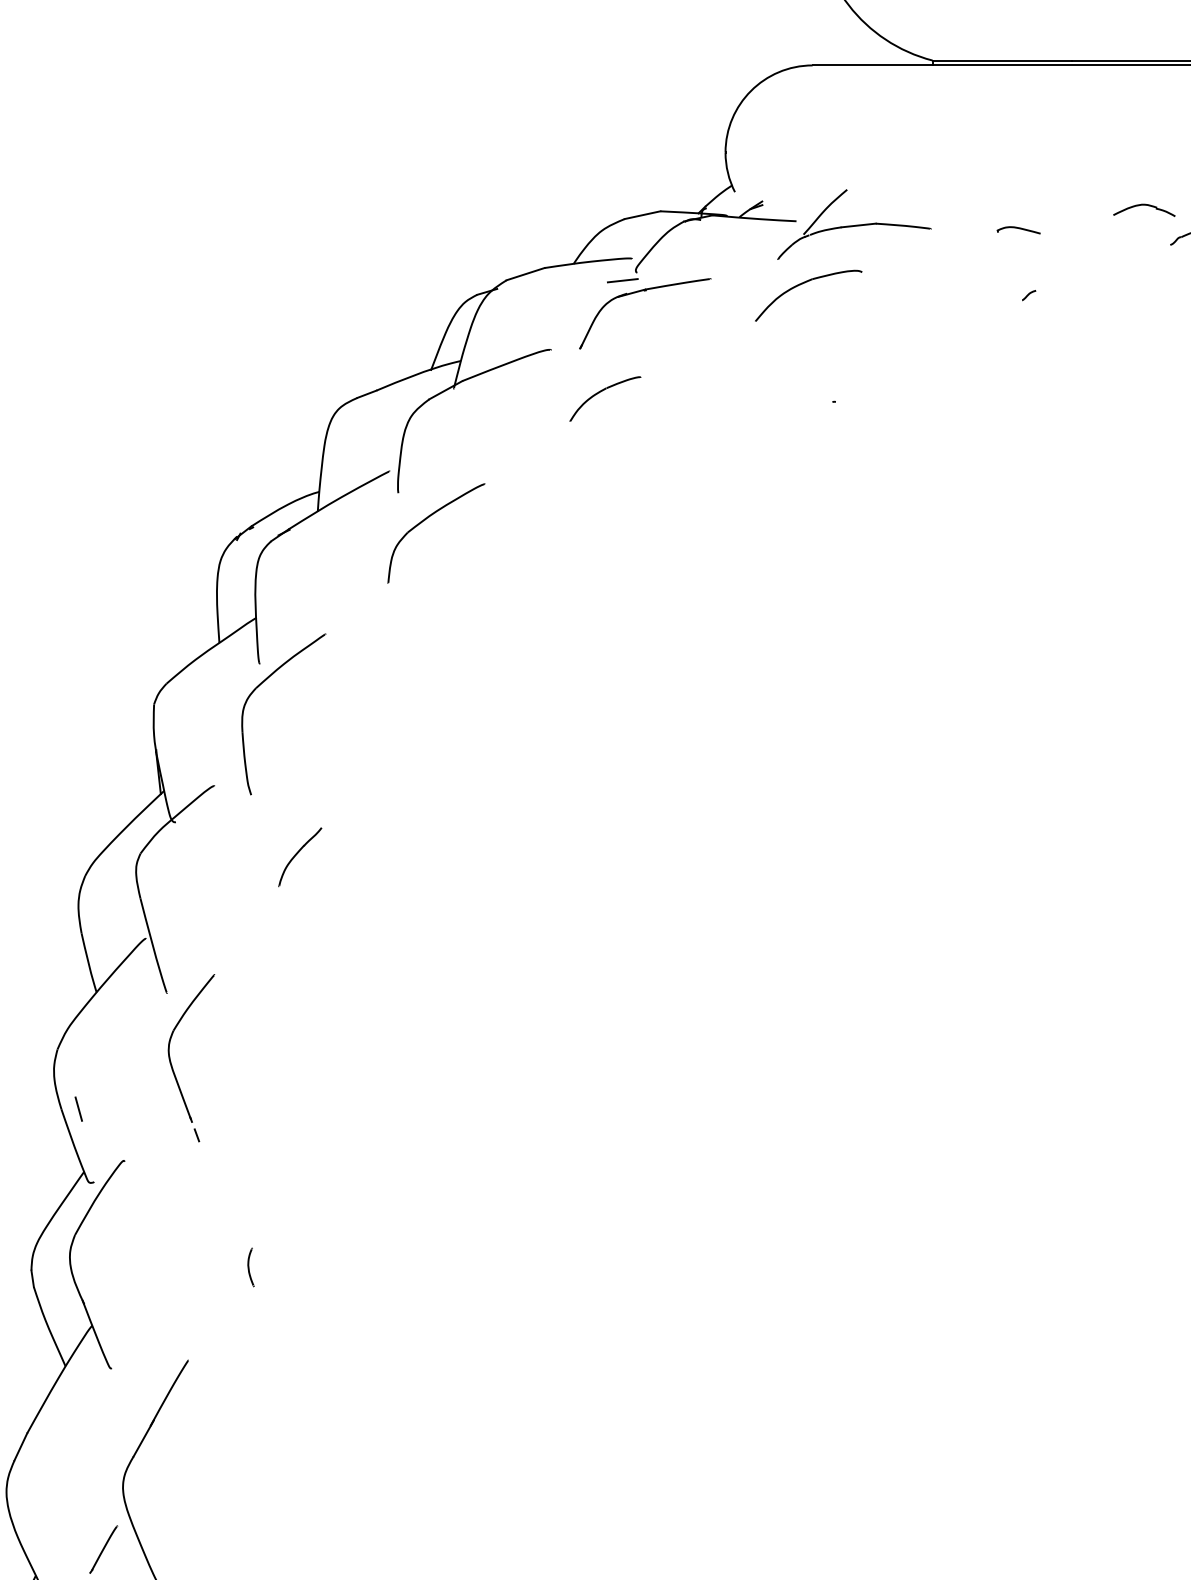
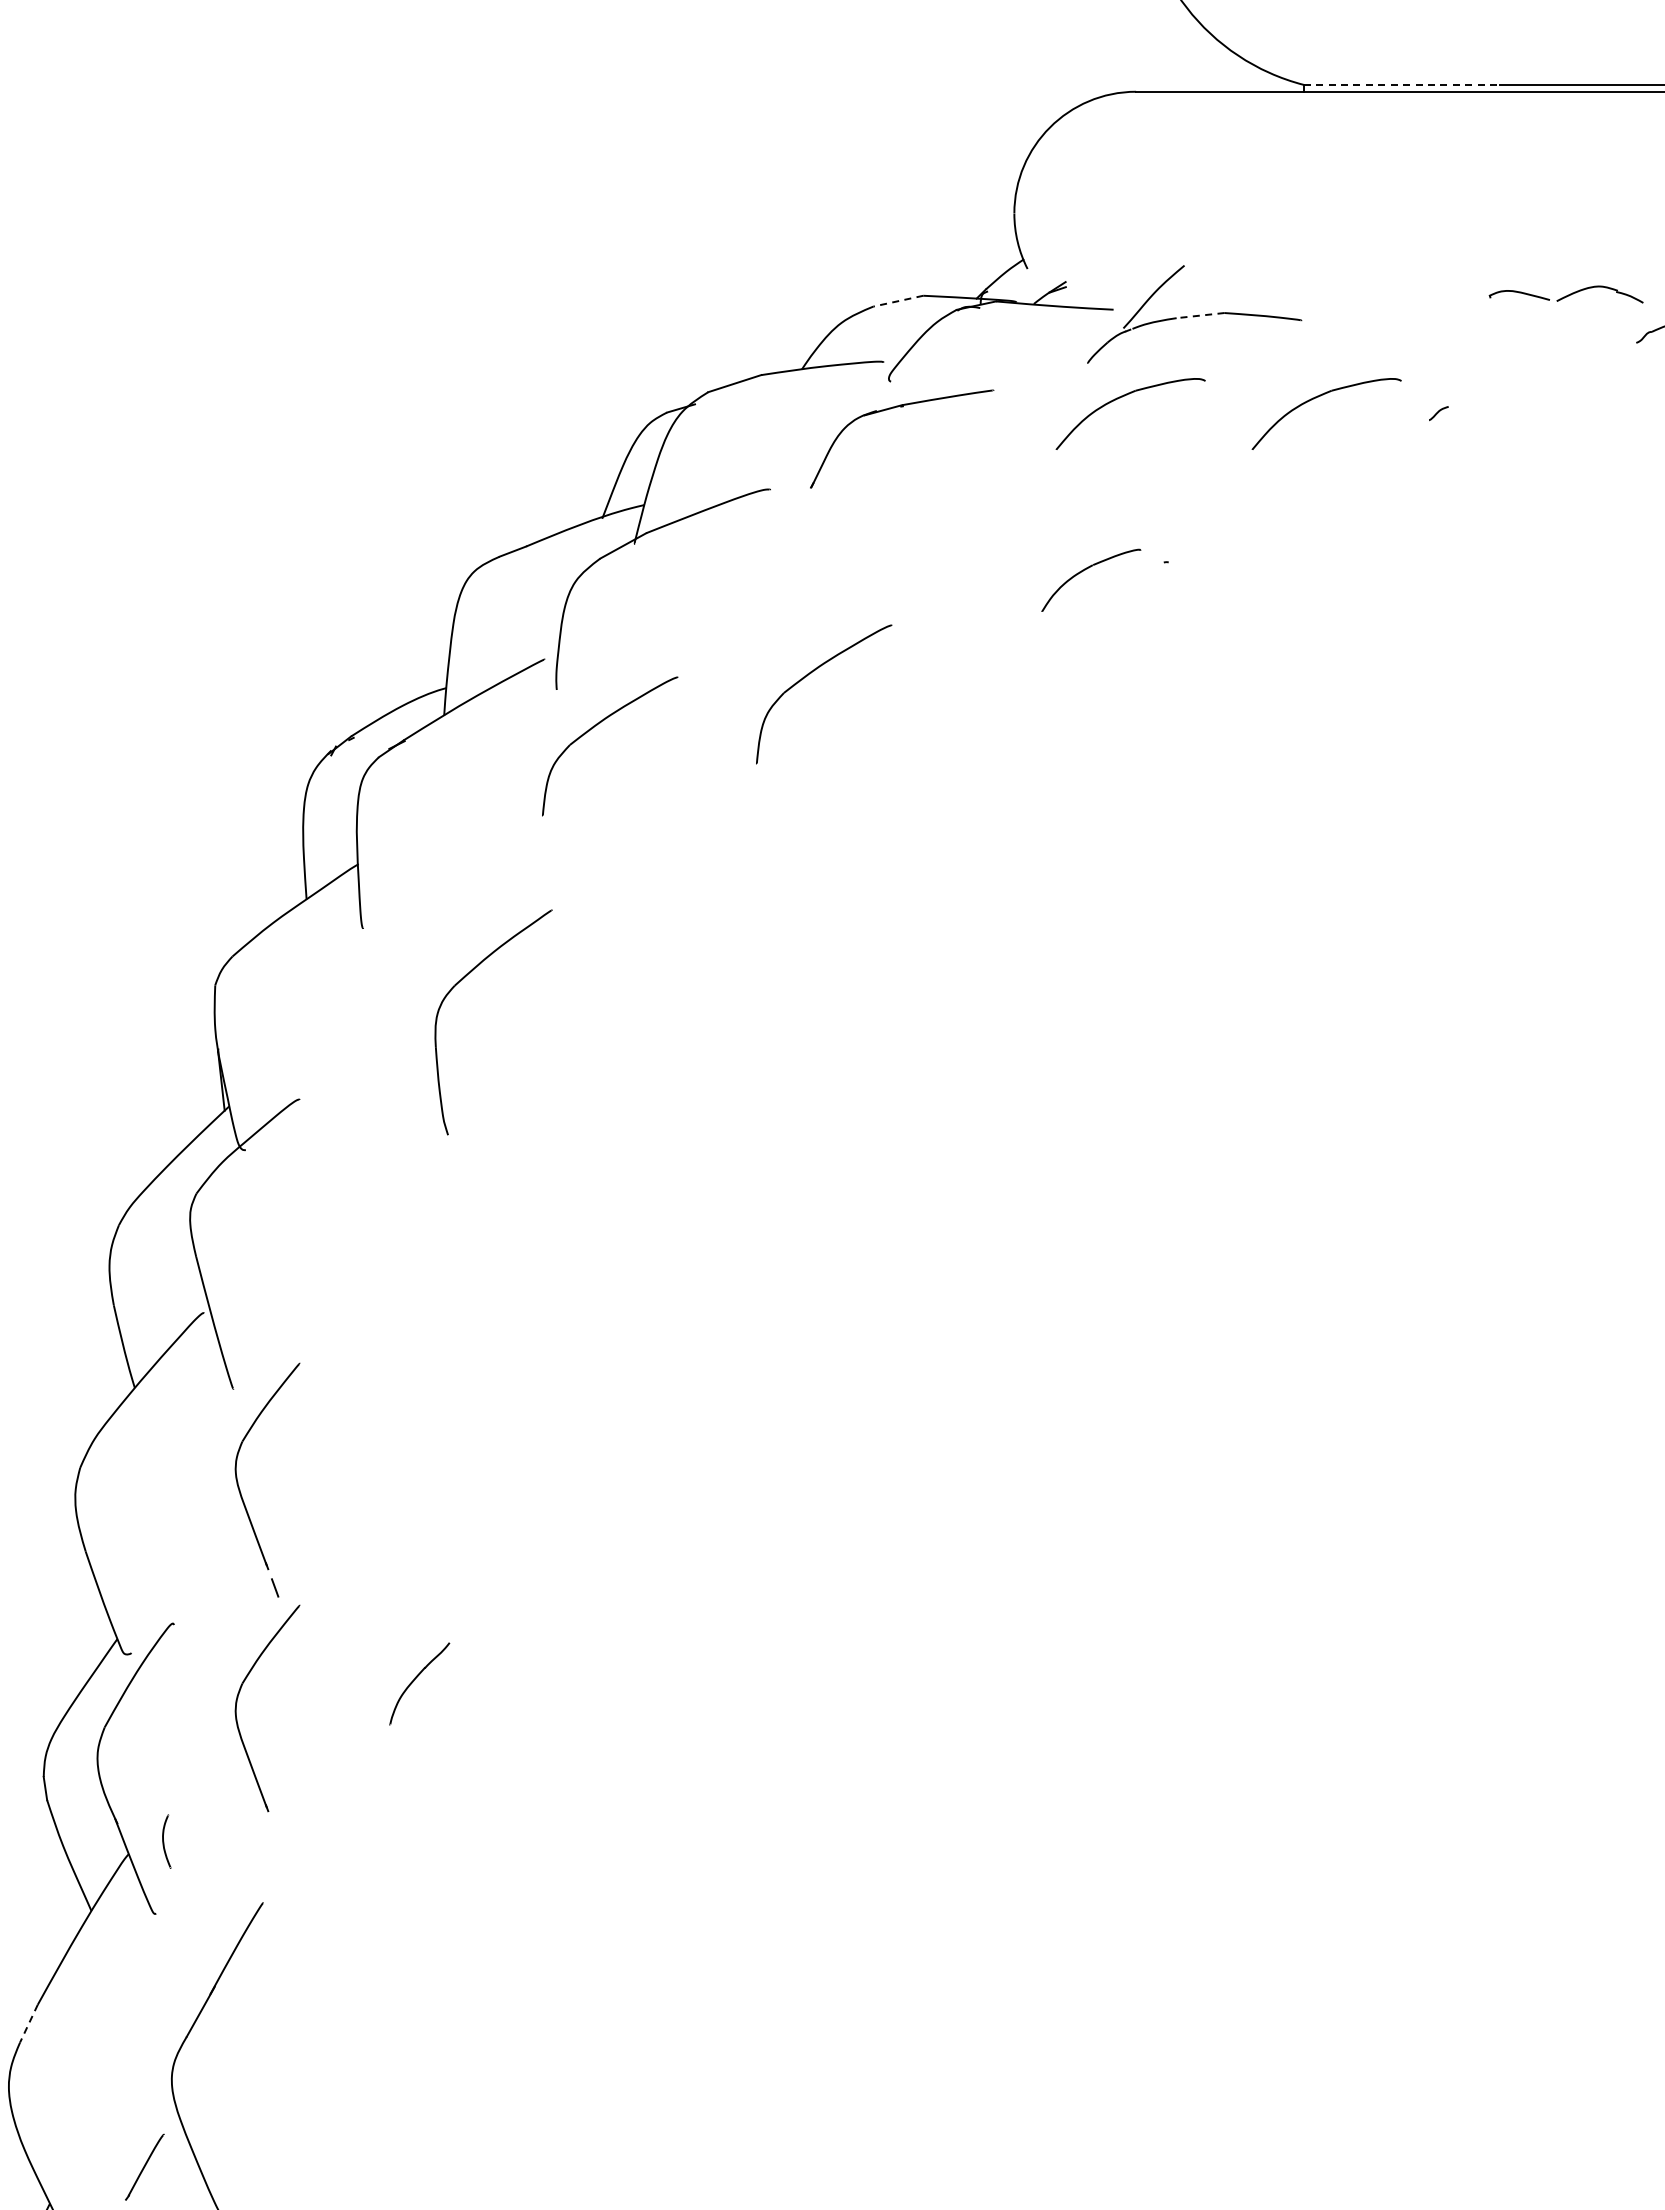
line: (1002, 60) -> (1401, 84), solid -> dashed
line: (642, 215) -> (898, 301), solid -> dashed
line: (858, 225) -> (1200, 315), solid -> dashed
part: (1018, 230) -> (1518, 295), moved
line: (622, 280) -> (870, 392), removed
part: (943, 284) -> (1318, 397), added
part: (602, 391) -> (1087, 569), moved
part: (580, 481) -> (811, 673), added
part: (261, 684) -> (462, 980), moved
part: (300, 856) -> (419, 1683), moved
line: (78, 1109) -> (109, 1551), removed
part: (170, 1217) -> (237, 1703), added
curve: (249, 1267) -> (164, 1841), moved
line: (20, 1446) -> (28, 2023), solid -> dashed

